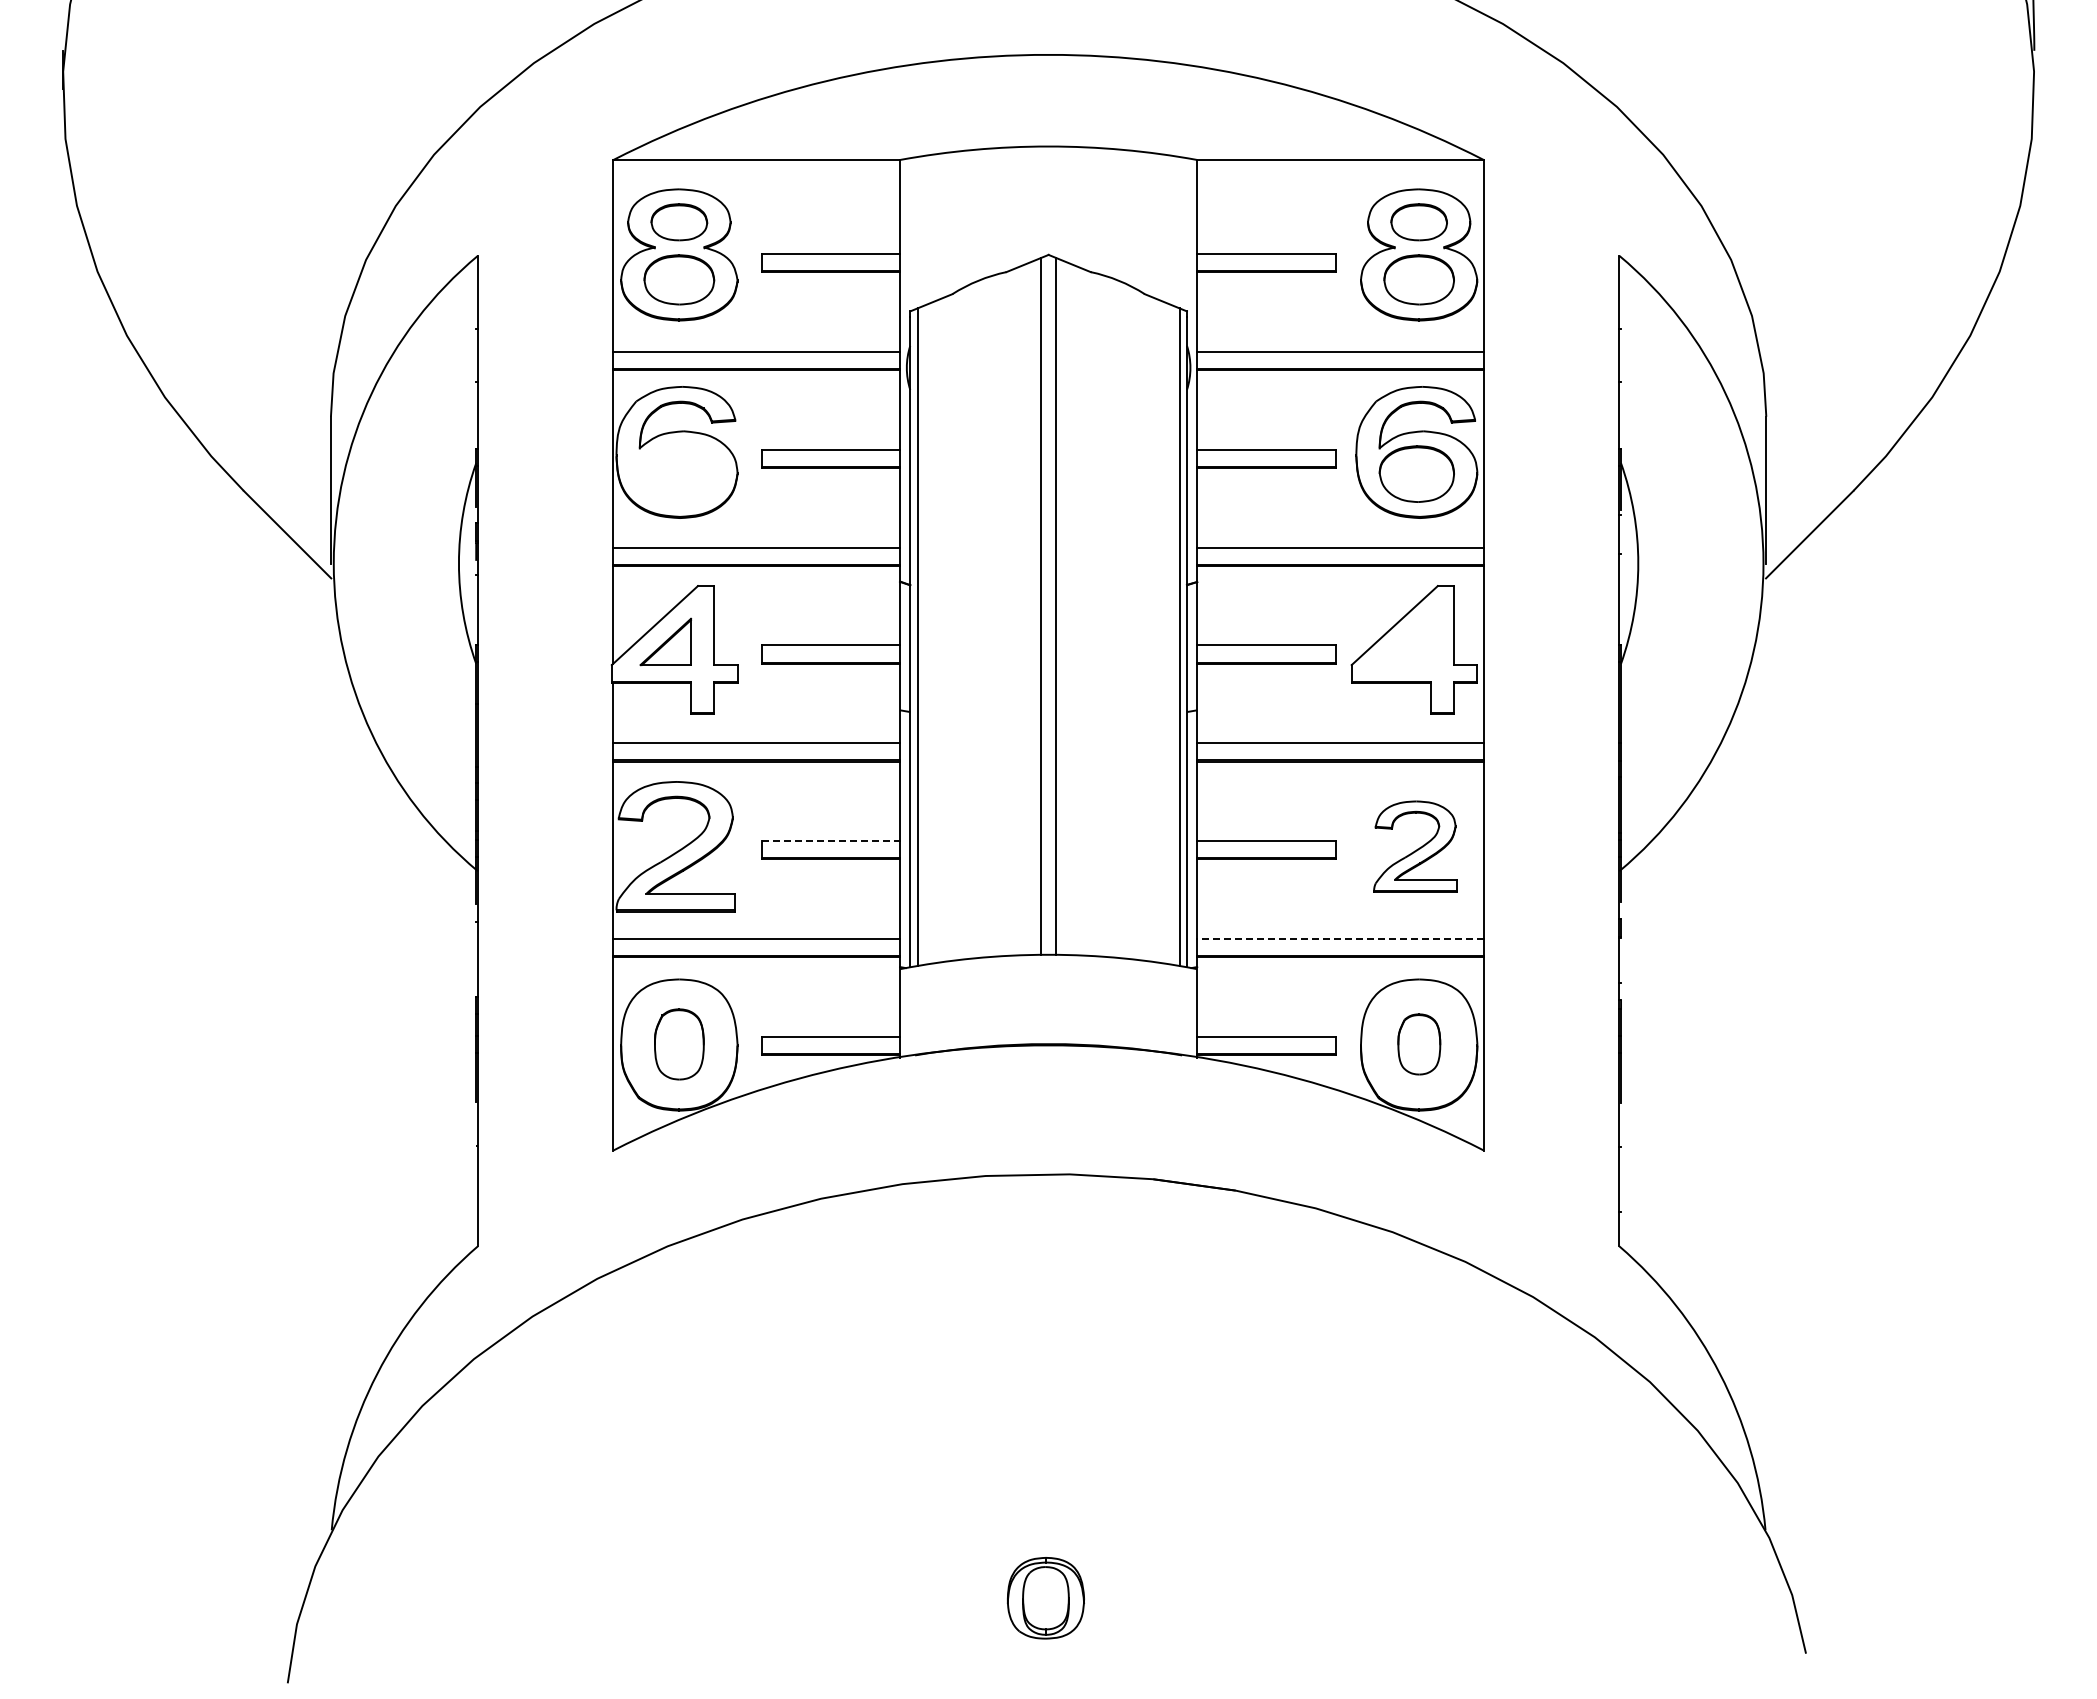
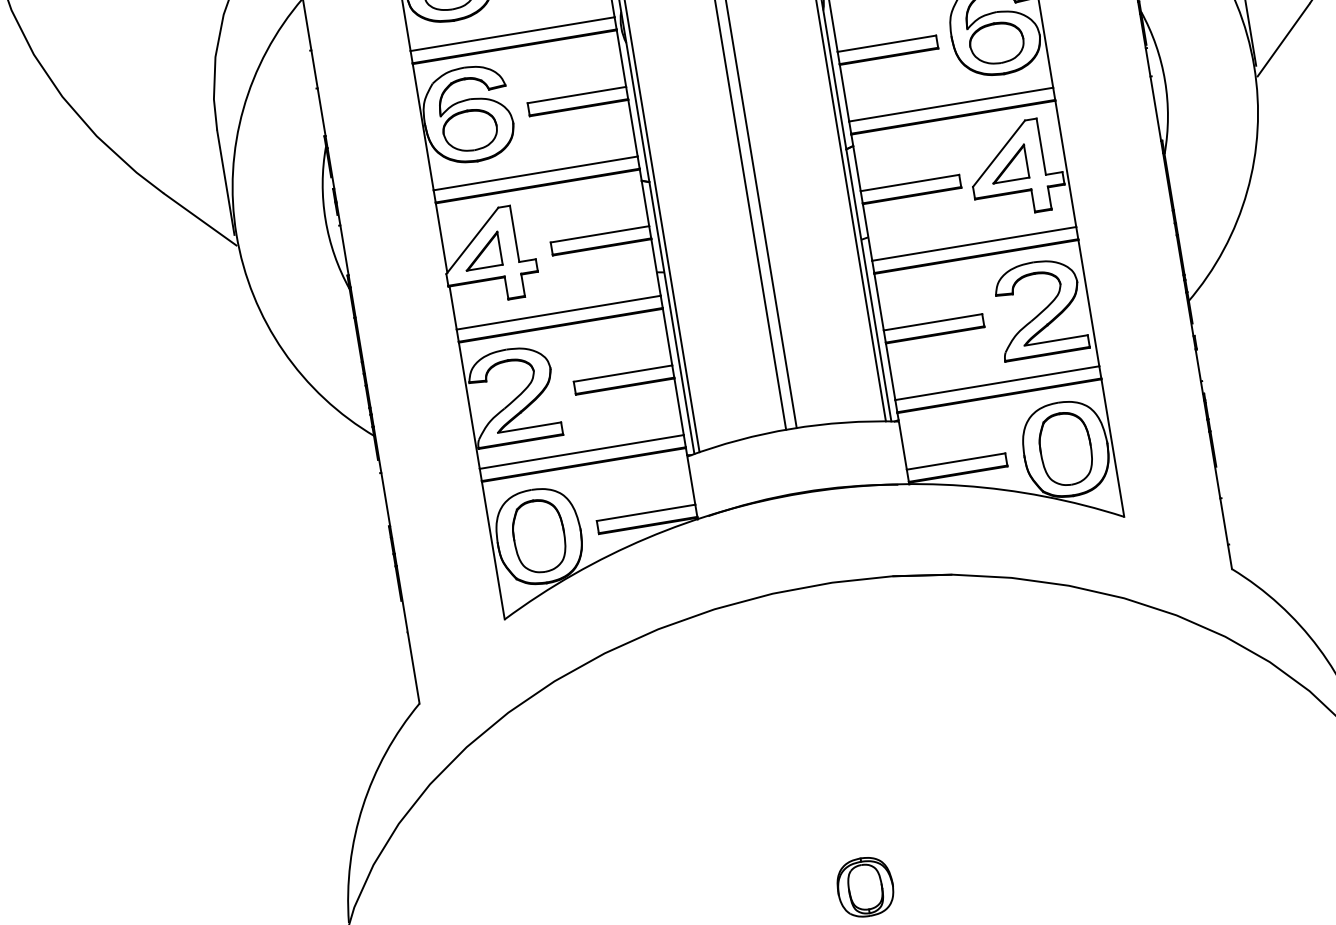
part: (676, 473) -> (469, 130), added
part: (1405, 641) -> (1008, 163), added
line: (831, 841) -> (623, 373), dashed -> solid
part: (1415, 846) -> (1039, 308), size x1.43
line: (1340, 938) -> (997, 382), dashed -> solid
part: (679, 1044) -> (539, 536), size x1.43
part: (1419, 1044) -> (1065, 449), size x1.67

